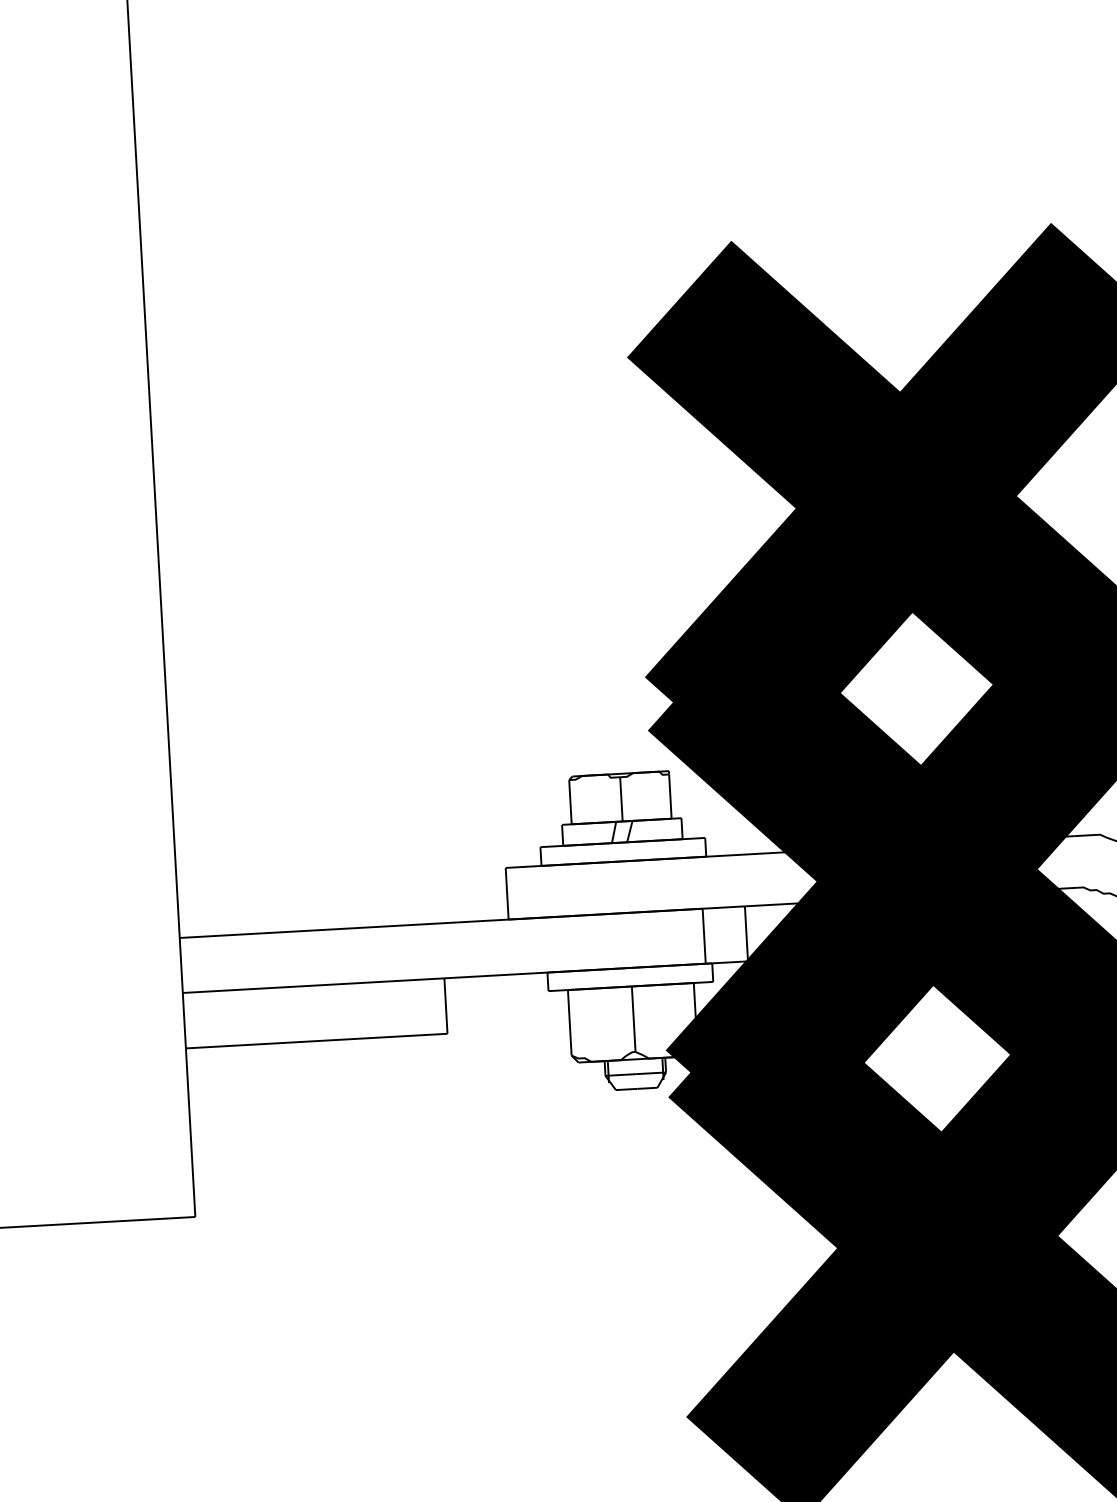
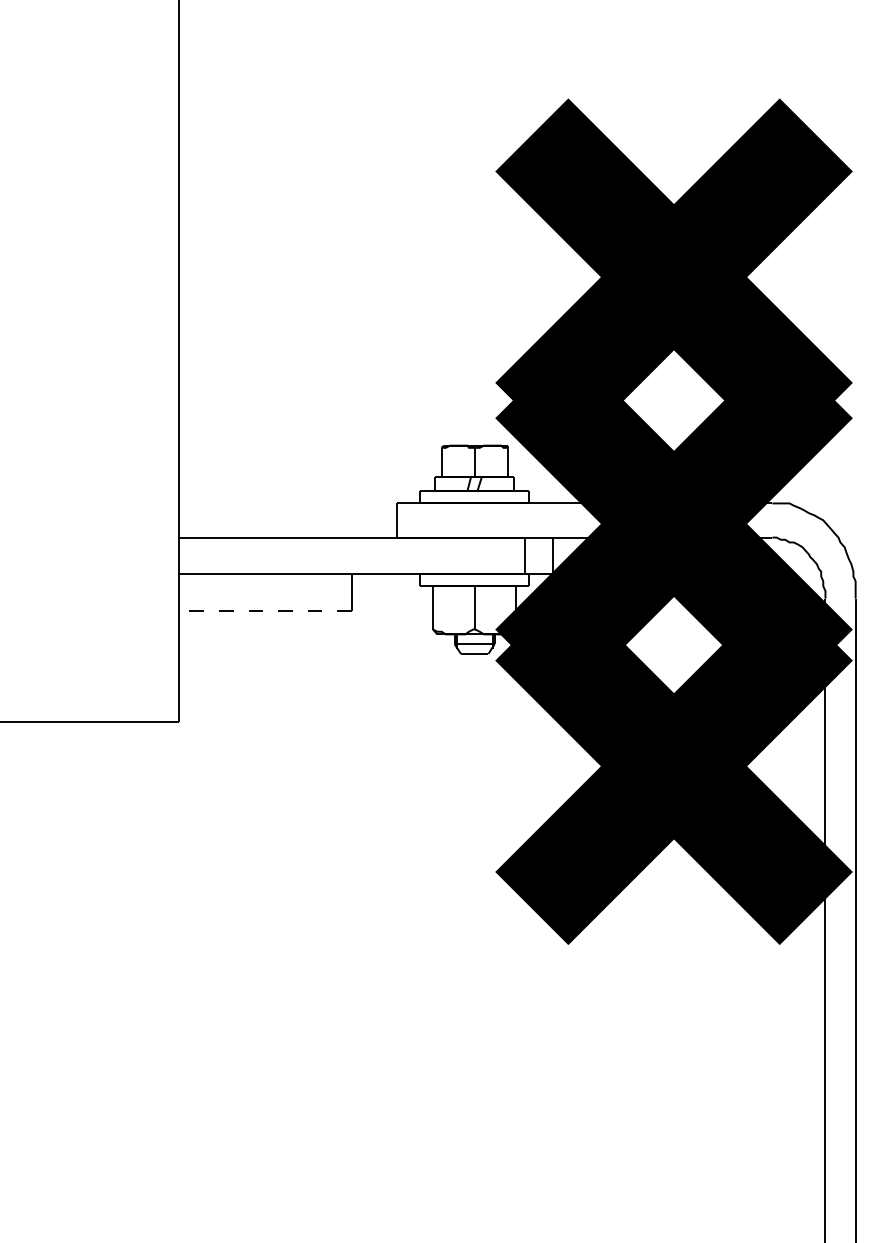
line: (316, 1040) -> (265, 610), solid -> dashed

